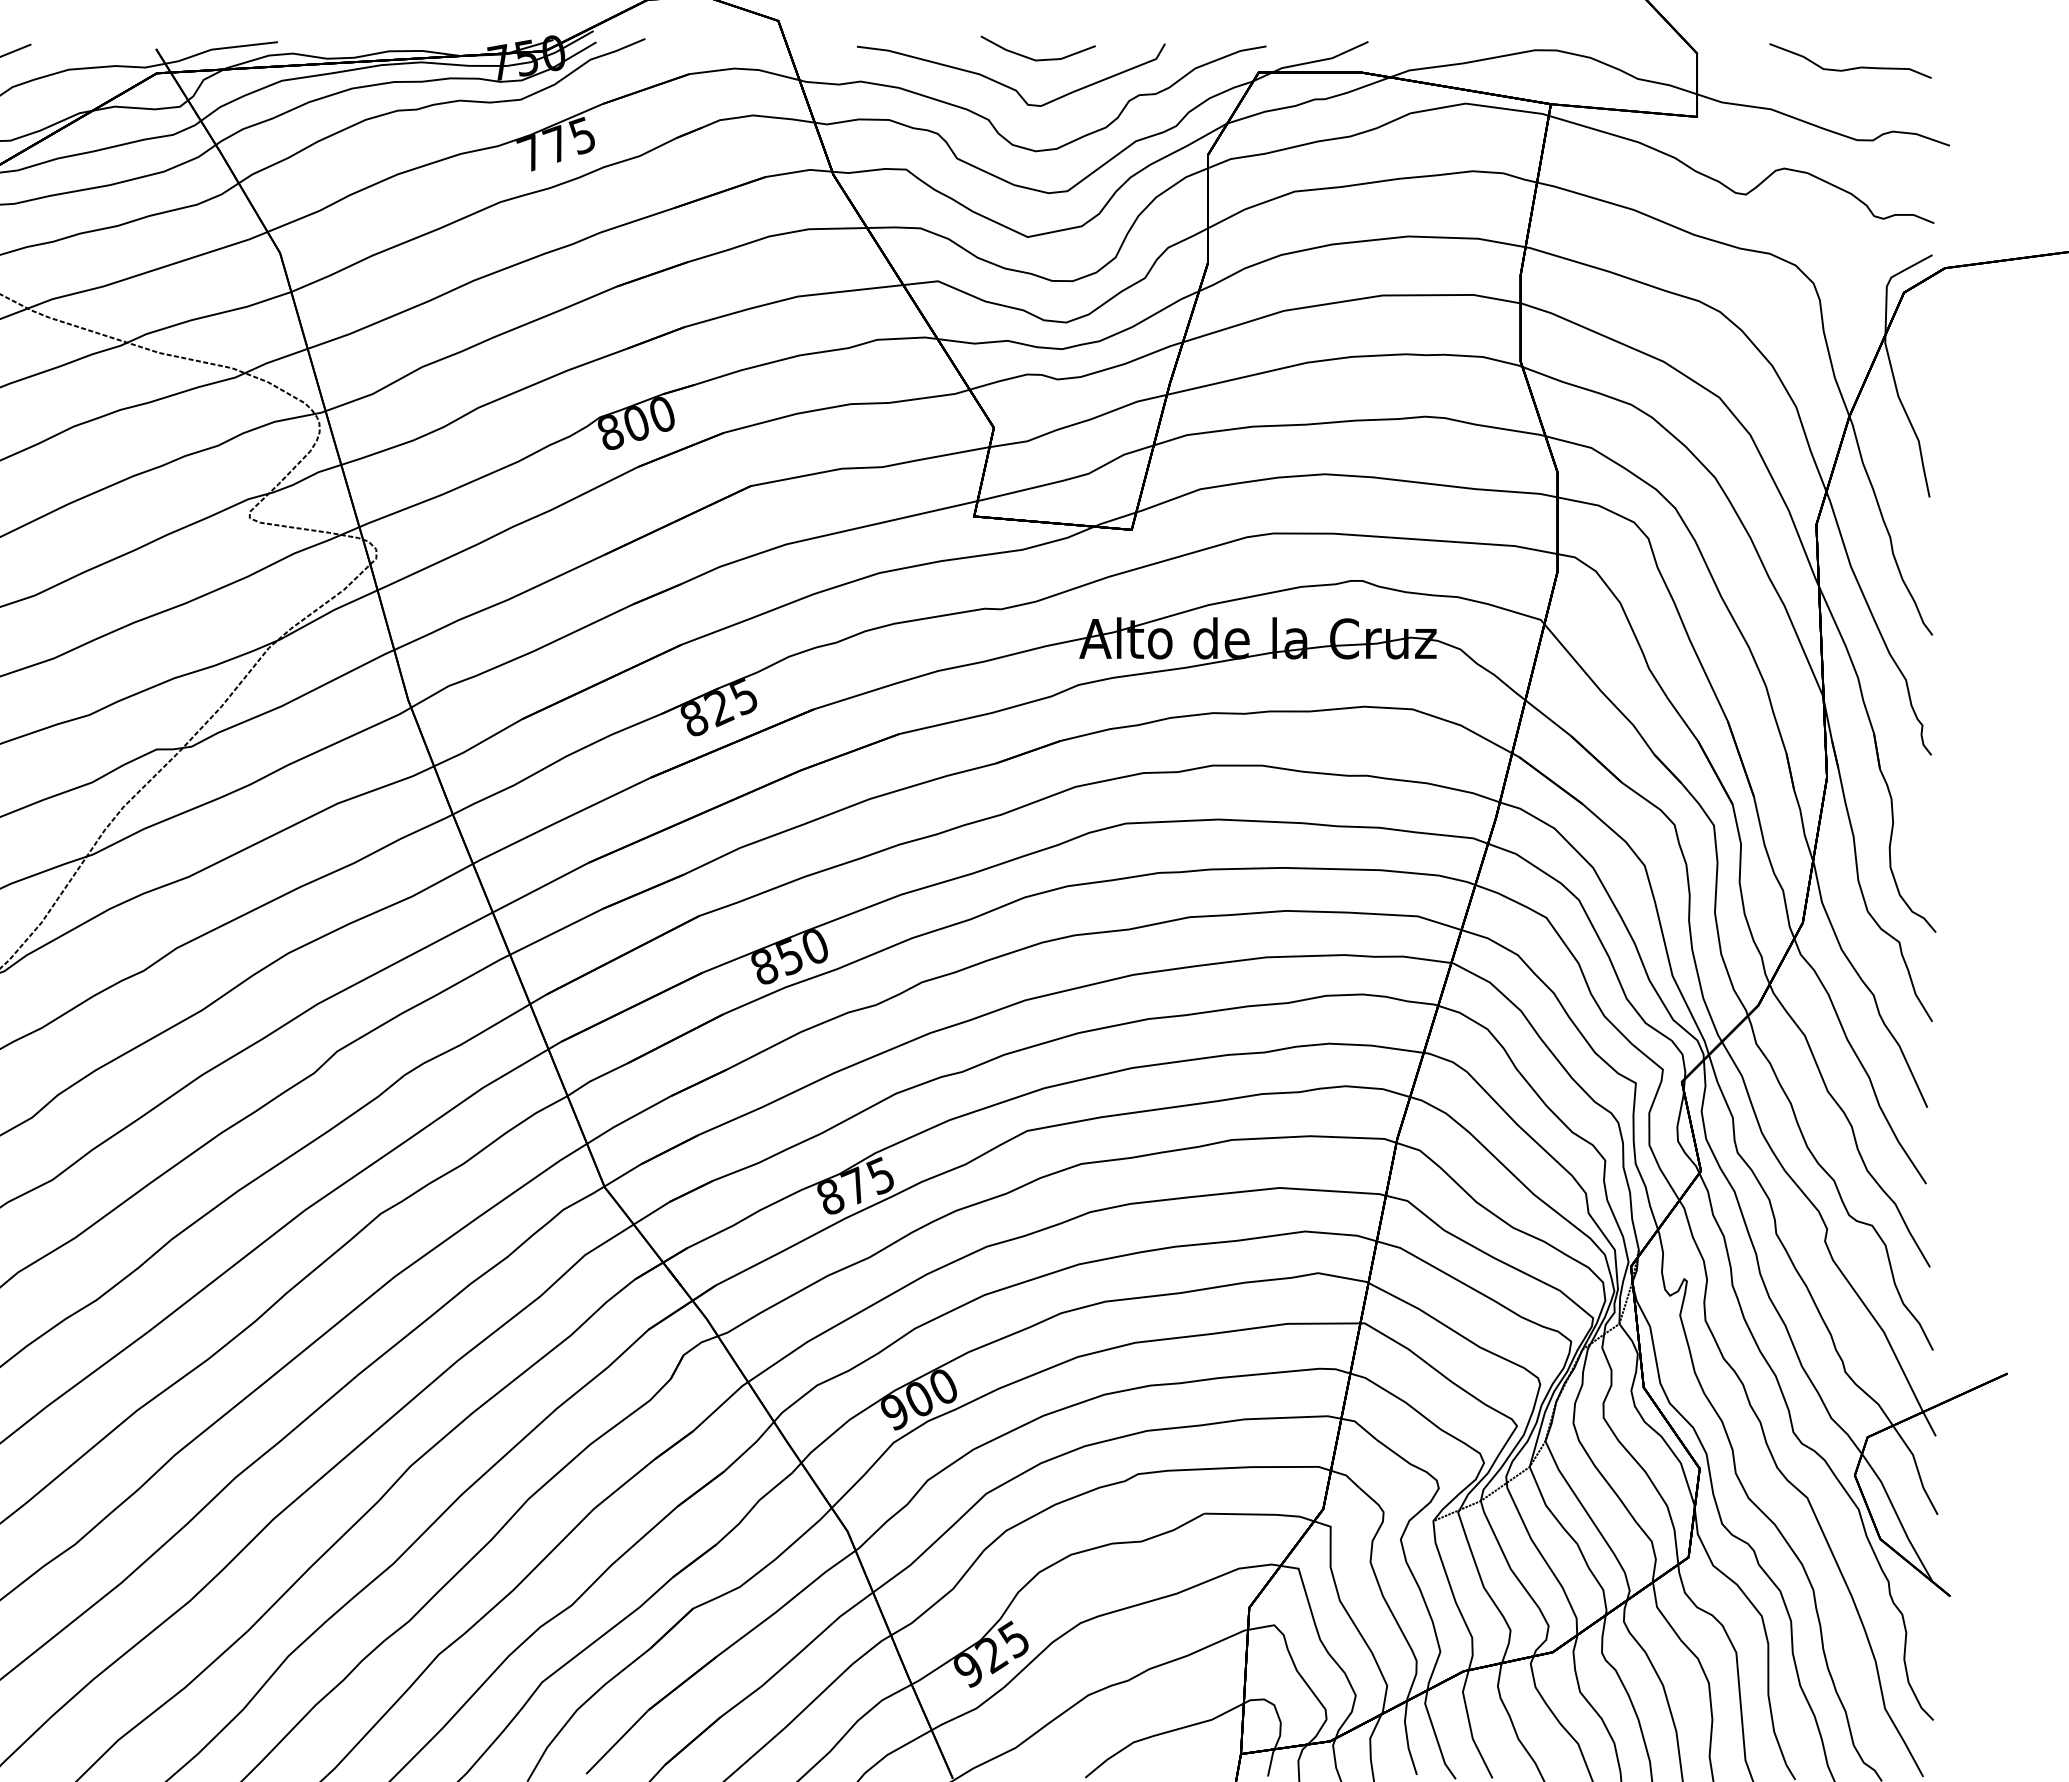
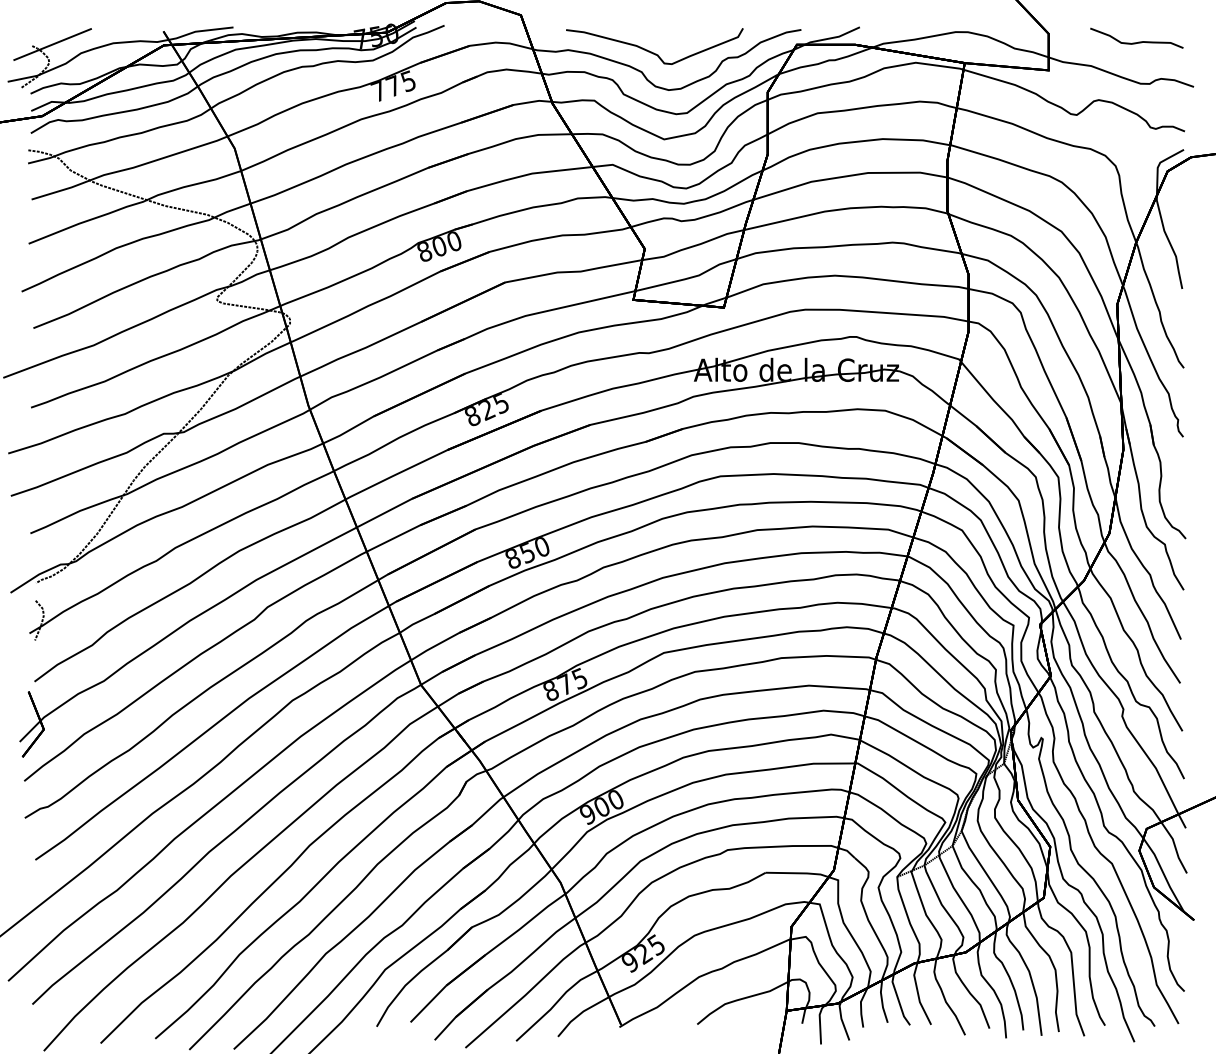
part: (1040, 57) -> (671, 36), removed

